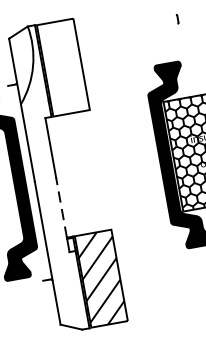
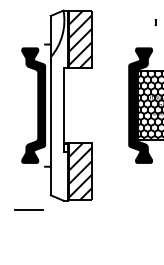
hatch: (63, 67) -> (80, 39), added
line: (61, 207) -> (64, 124), dashed -> solid

